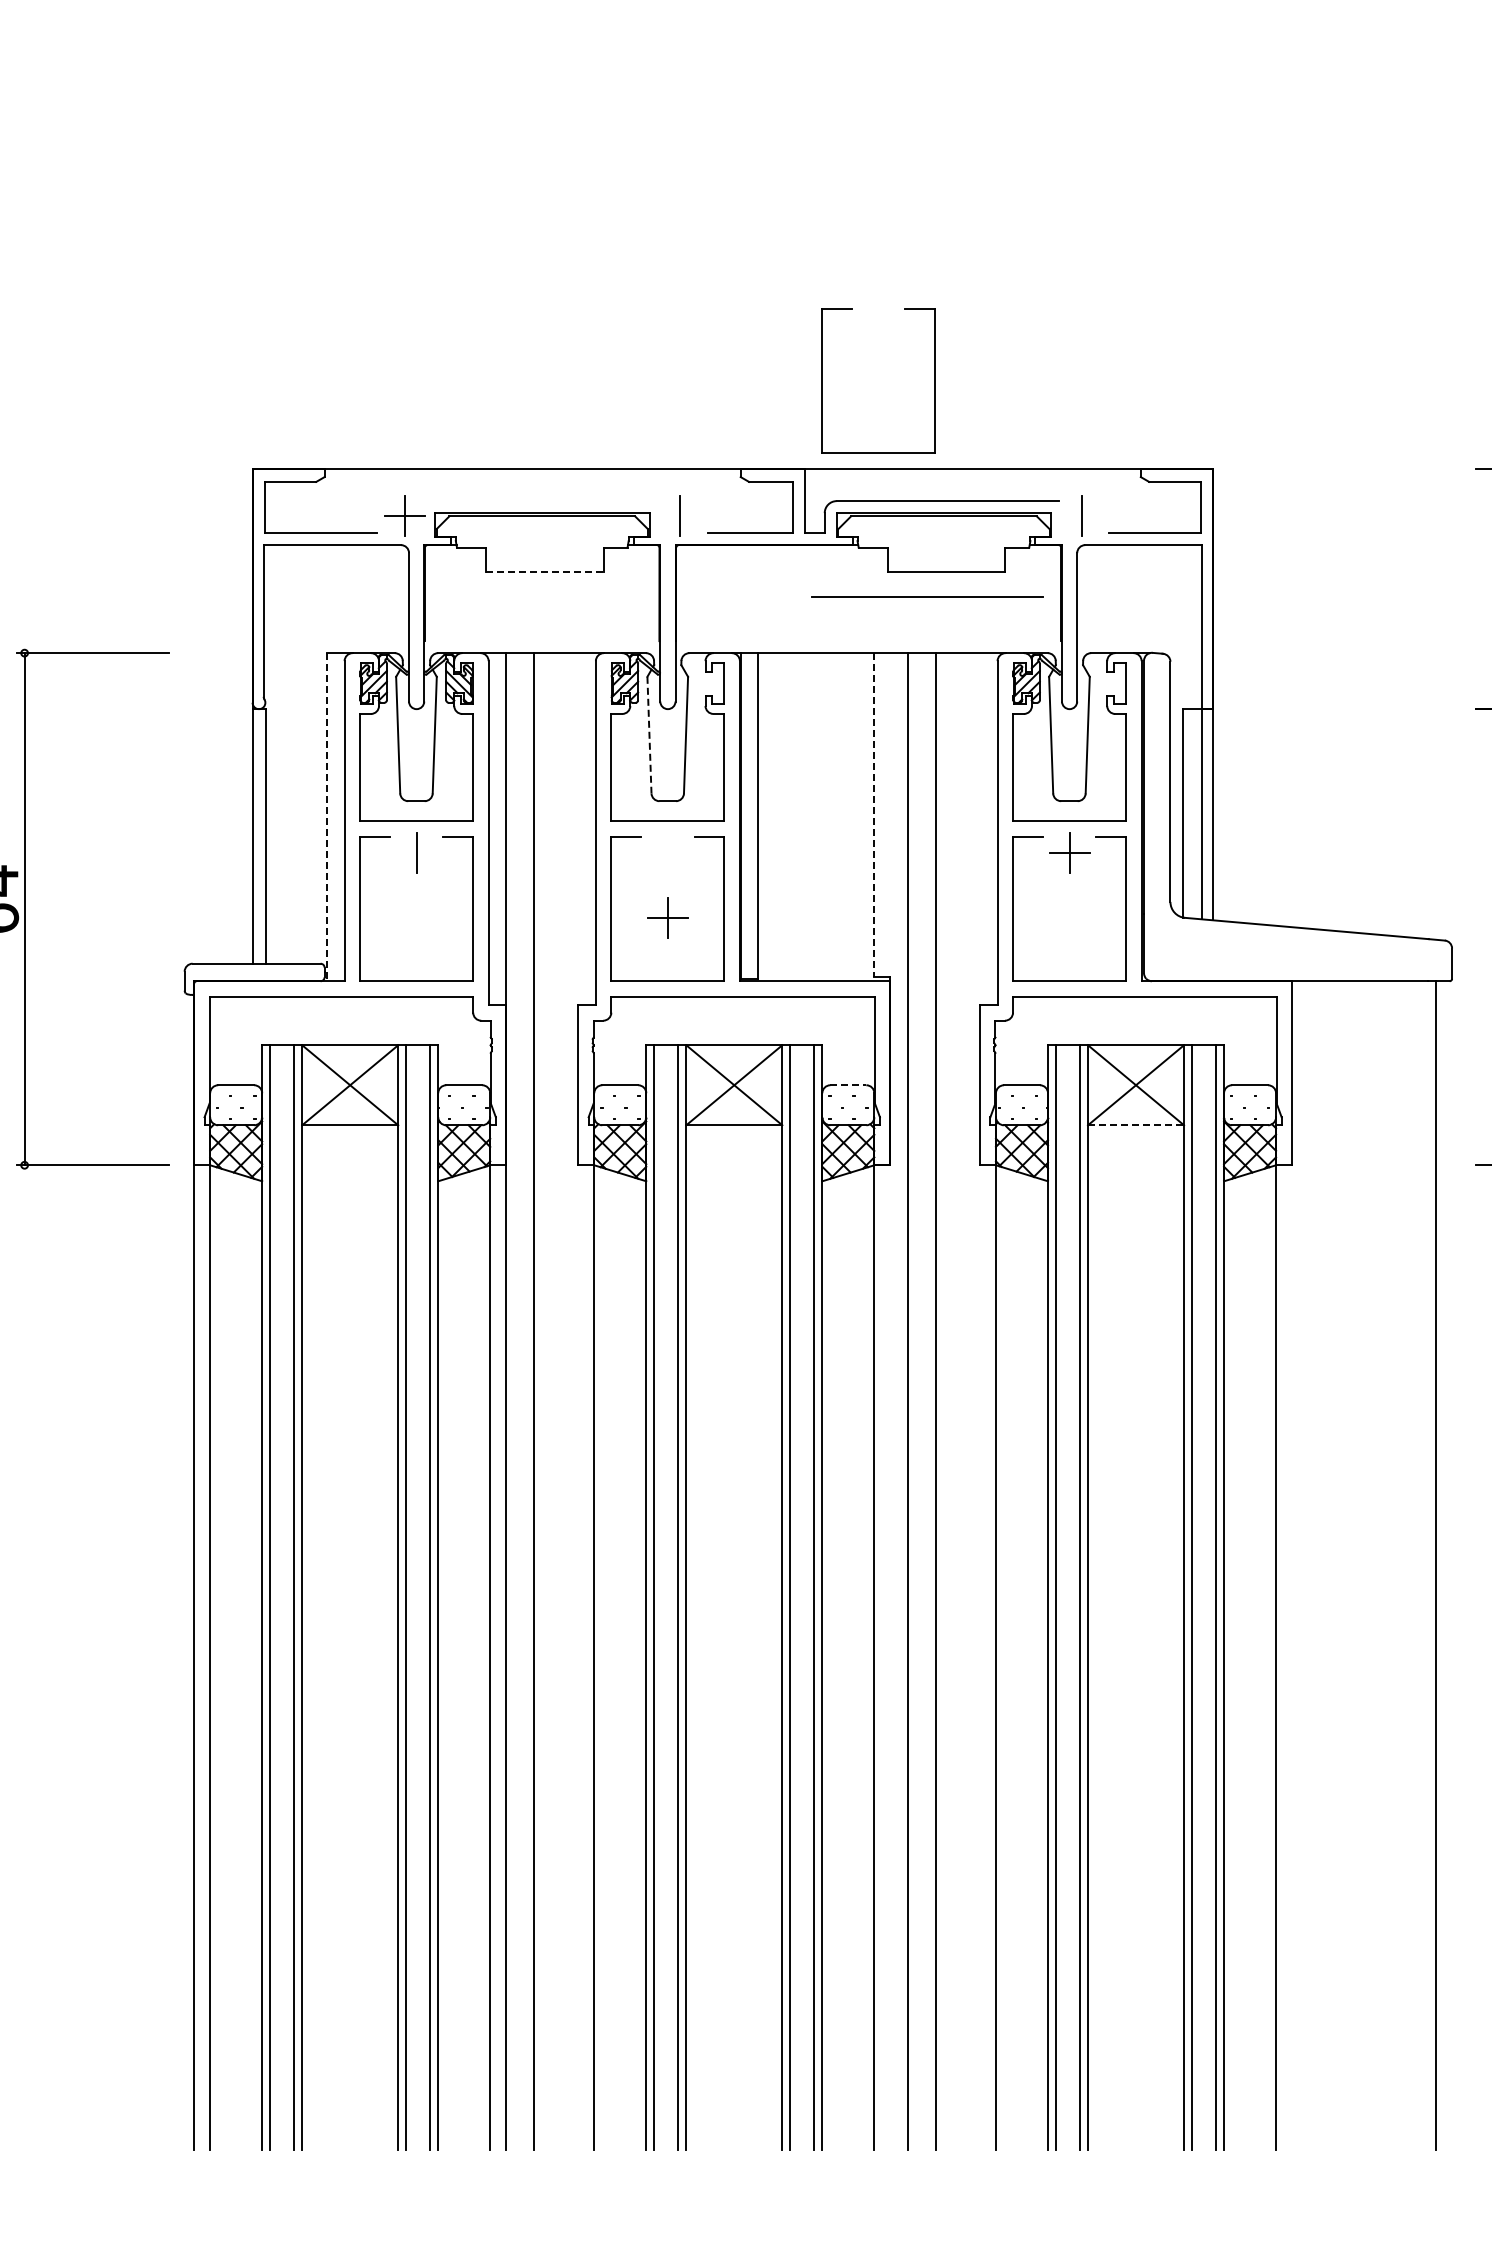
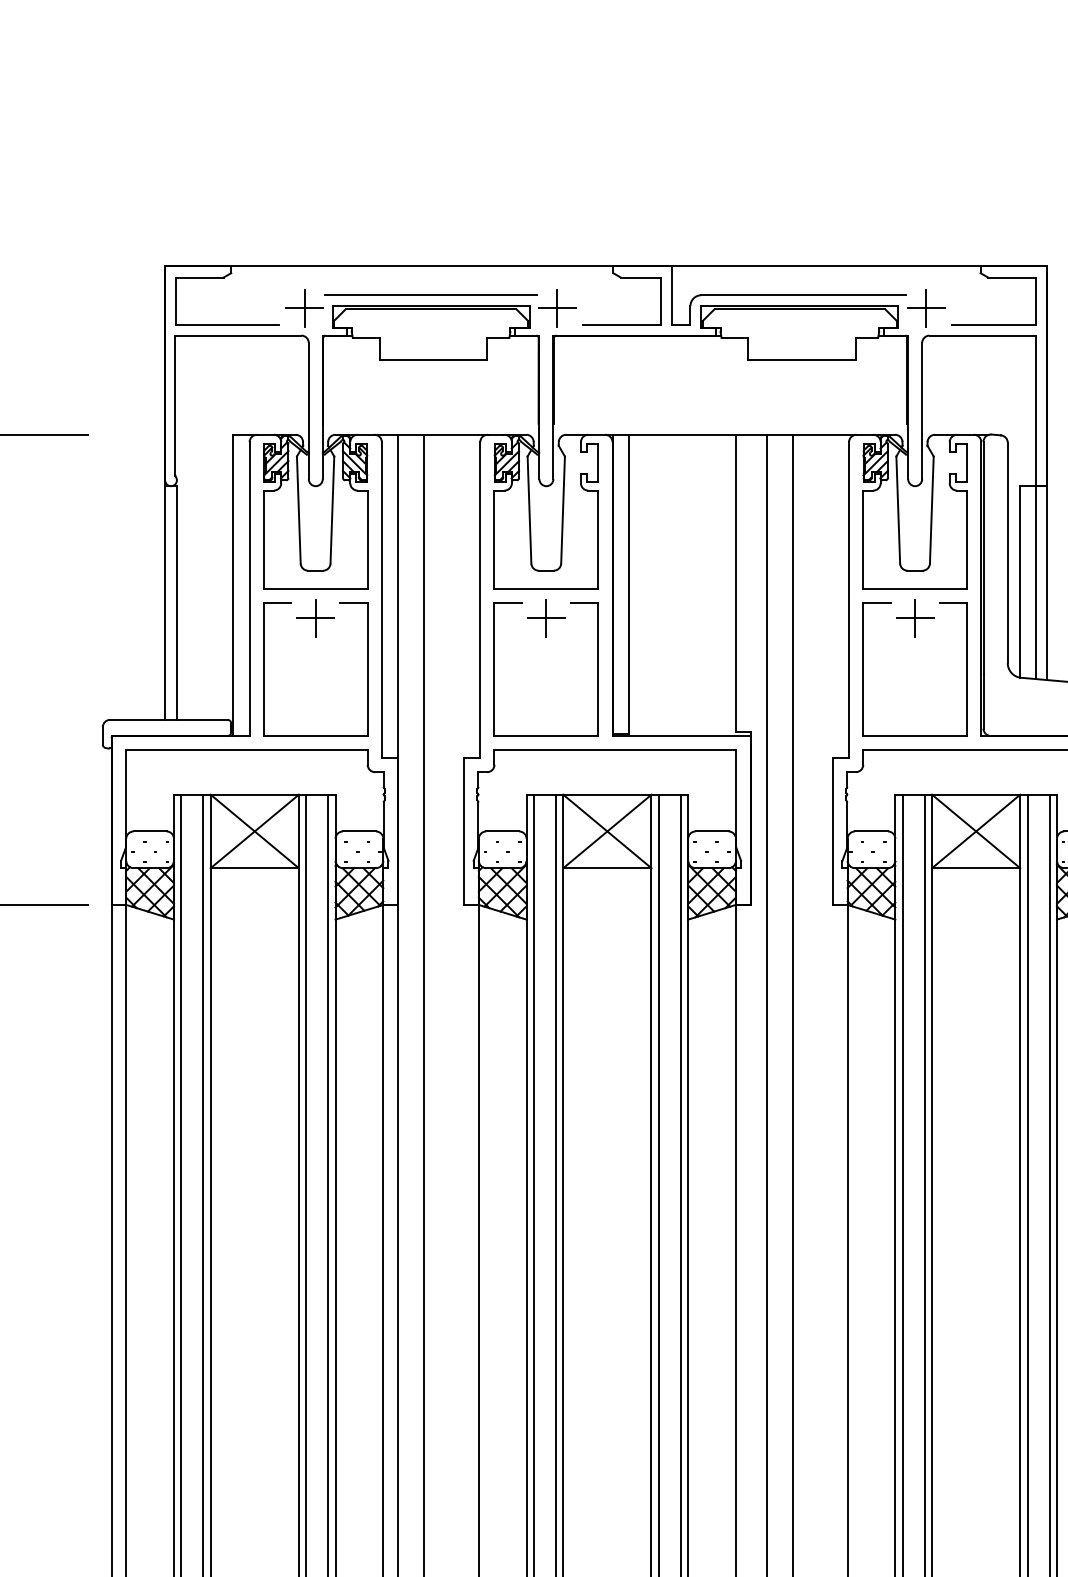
part: (822, 380) -> (688, 184), removed
line: (679, 515) -> (557, 308), added
line: (1081, 515) -> (926, 308), added
line: (544, 571) -> (433, 359), dashed -> solid
line: (927, 596) -> (431, 294), moved
line: (649, 735) -> (529, 510), dashed -> solid
line: (874, 815) -> (736, 583), dashed -> solid
line: (327, 817) -> (233, 585), dashed -> solid
line: (416, 853) -> (315, 618), added
part: (667, 917) -> (546, 617), moved
line: (848, 1085) -> (712, 831), dashed -> solid
line: (1136, 1125) -> (976, 868), dashed -> solid

